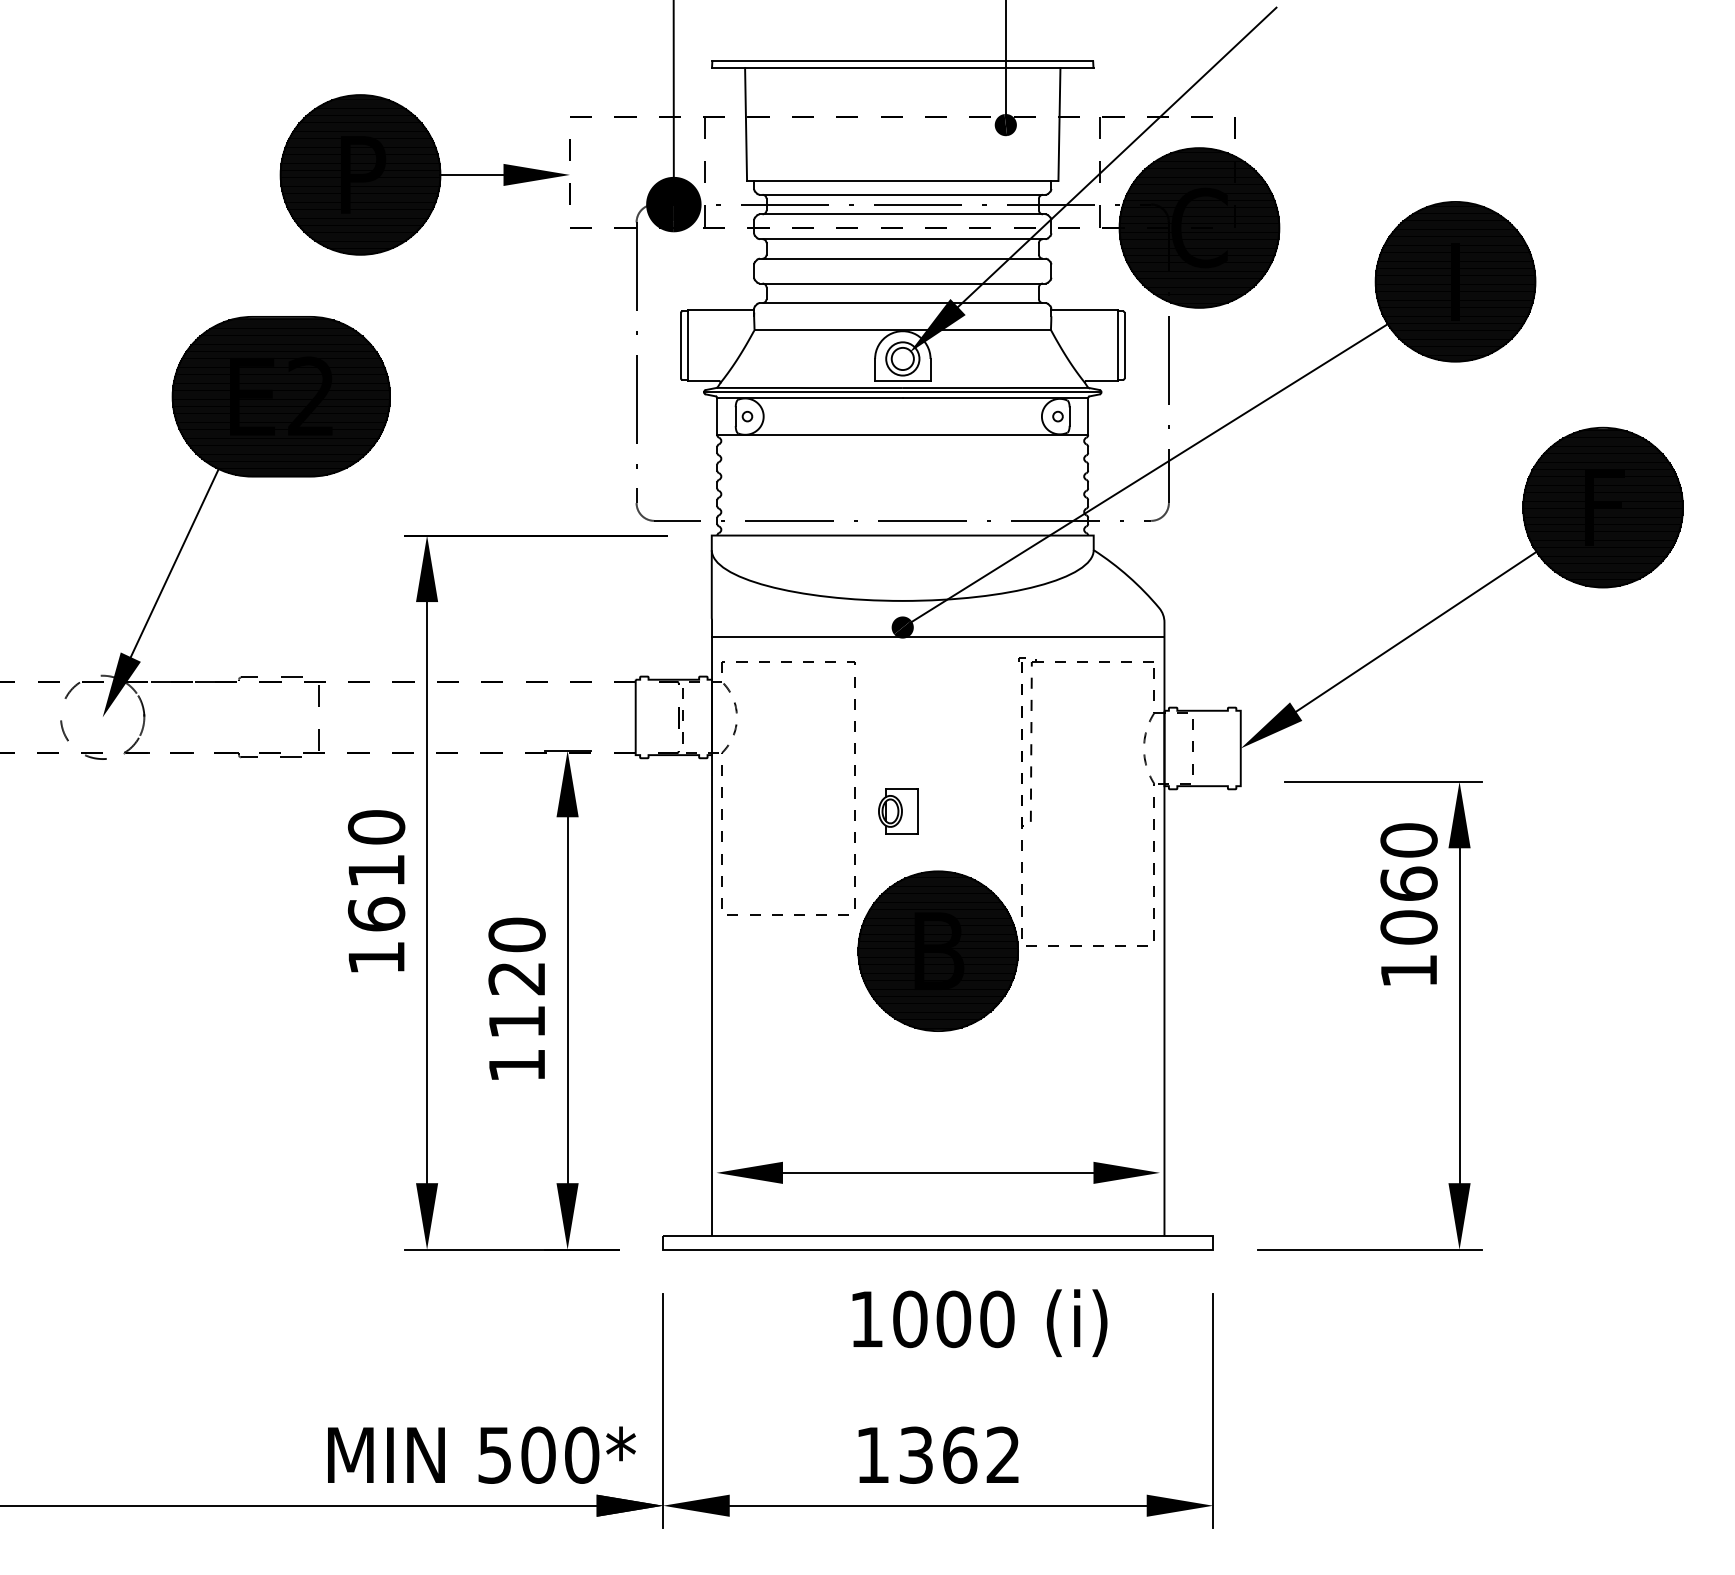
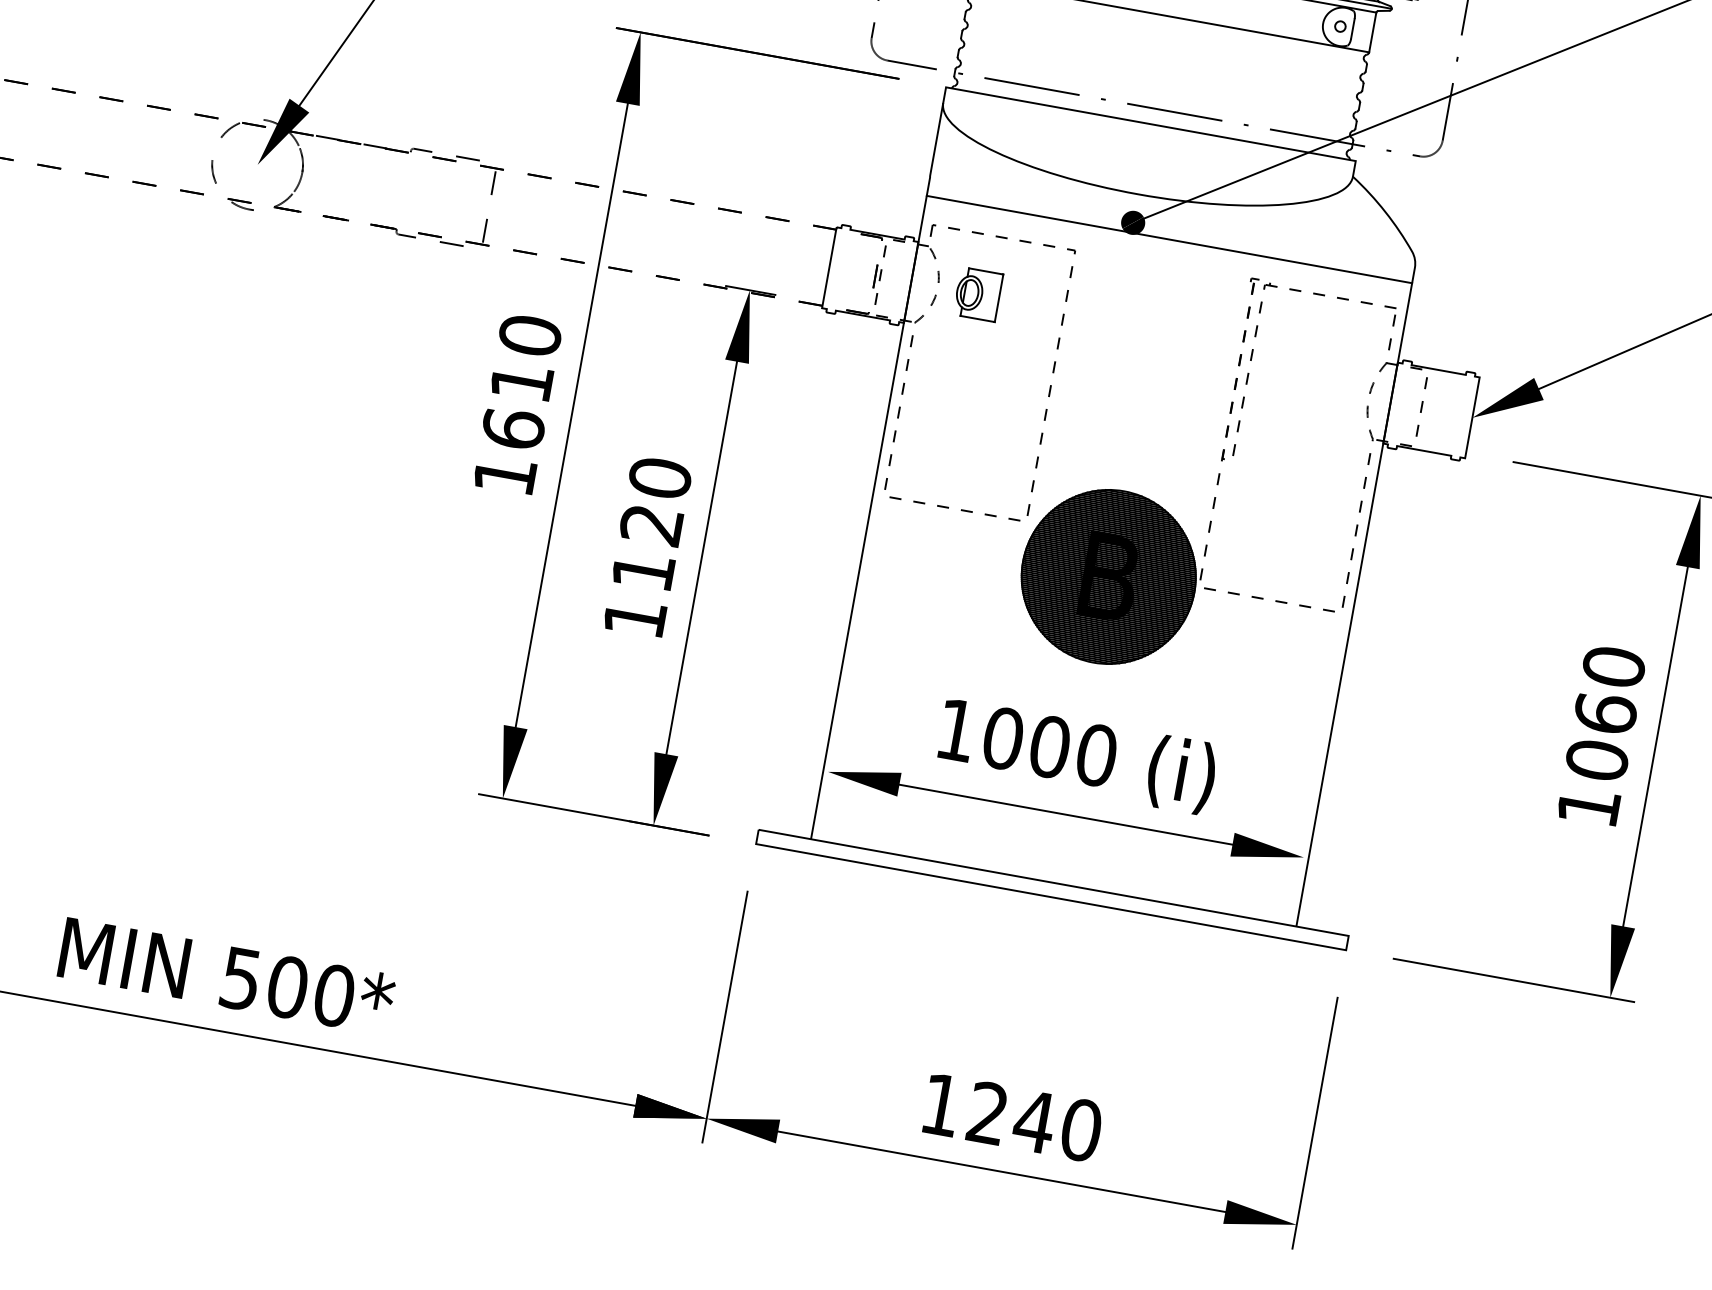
part: (898, 811) -> (978, 294), moved
text: (1408, 904) -> (1600, 735), moved
text: (979, 1322) -> (1076, 755), moved
text: (481, 1454) -> (226, 975), moved
text: (959, 1454) -> (1034, 1120), 1362 -> 1240

